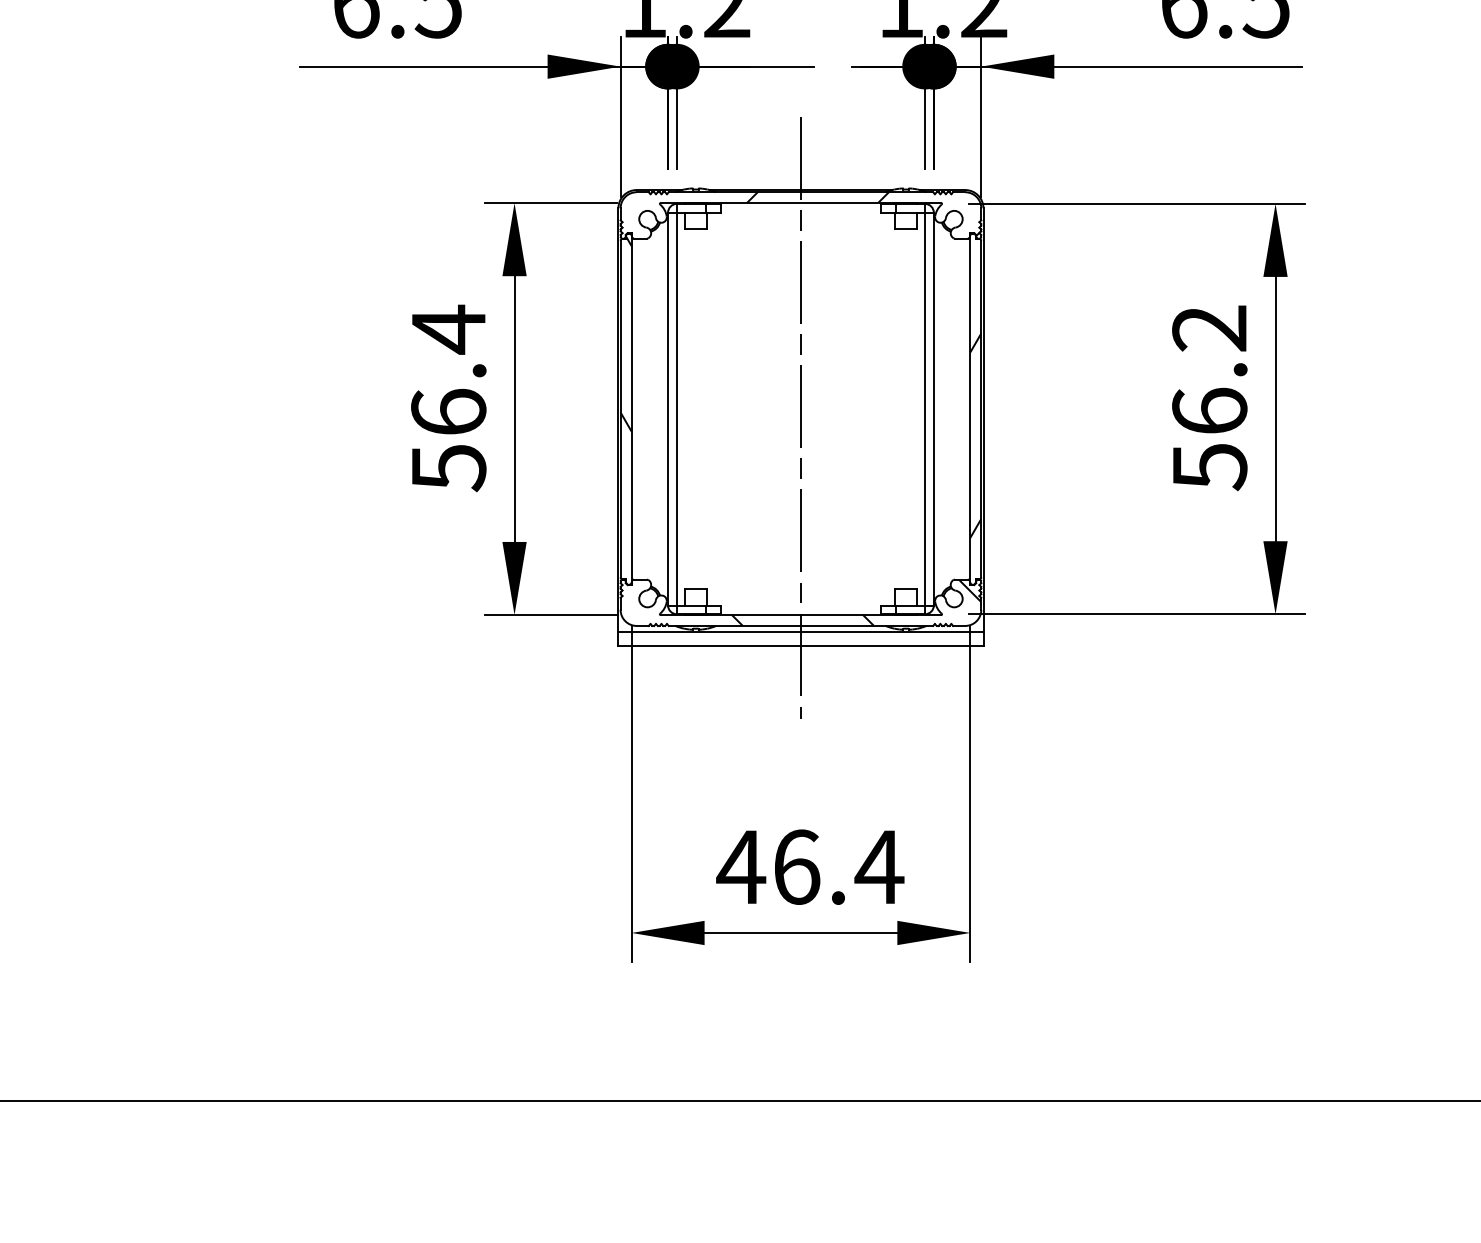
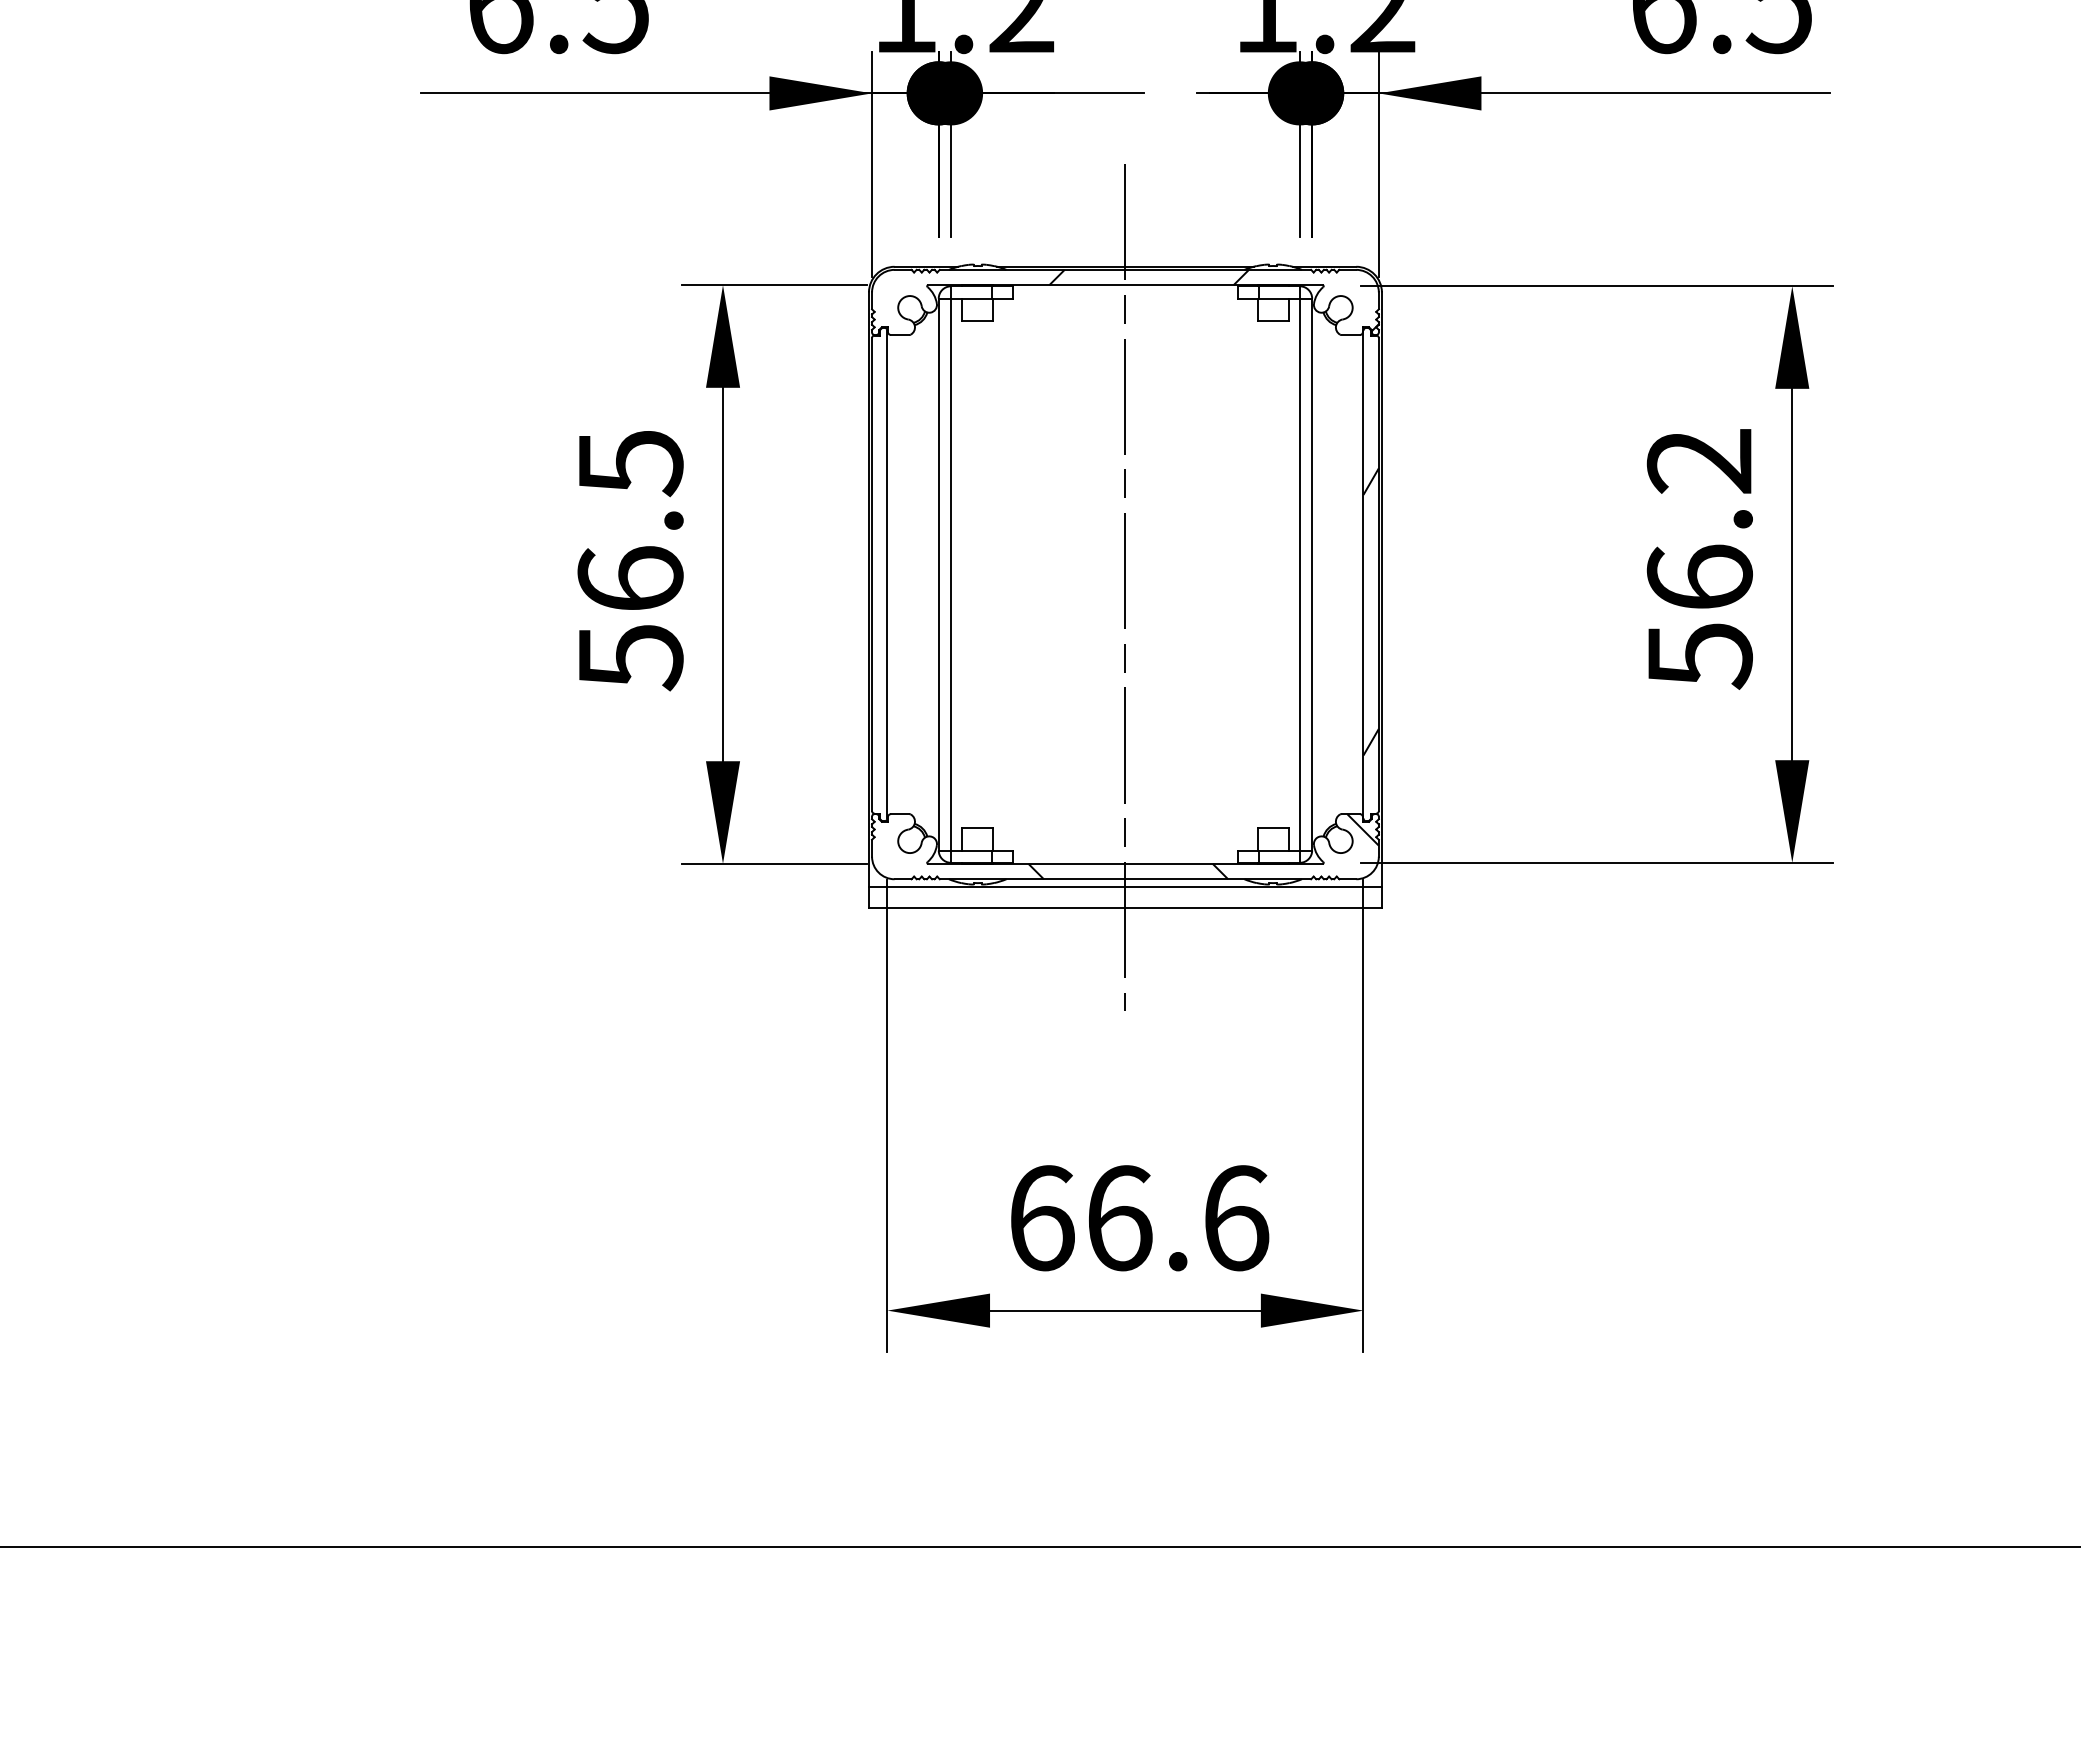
text: (449, 329) -> (631, 462), 56.4 -> 56.5
hatch: (625, 334) -> (879, 469), removed
text: (810, 867) -> (1138, 1218), 46.4 -> 66.6

